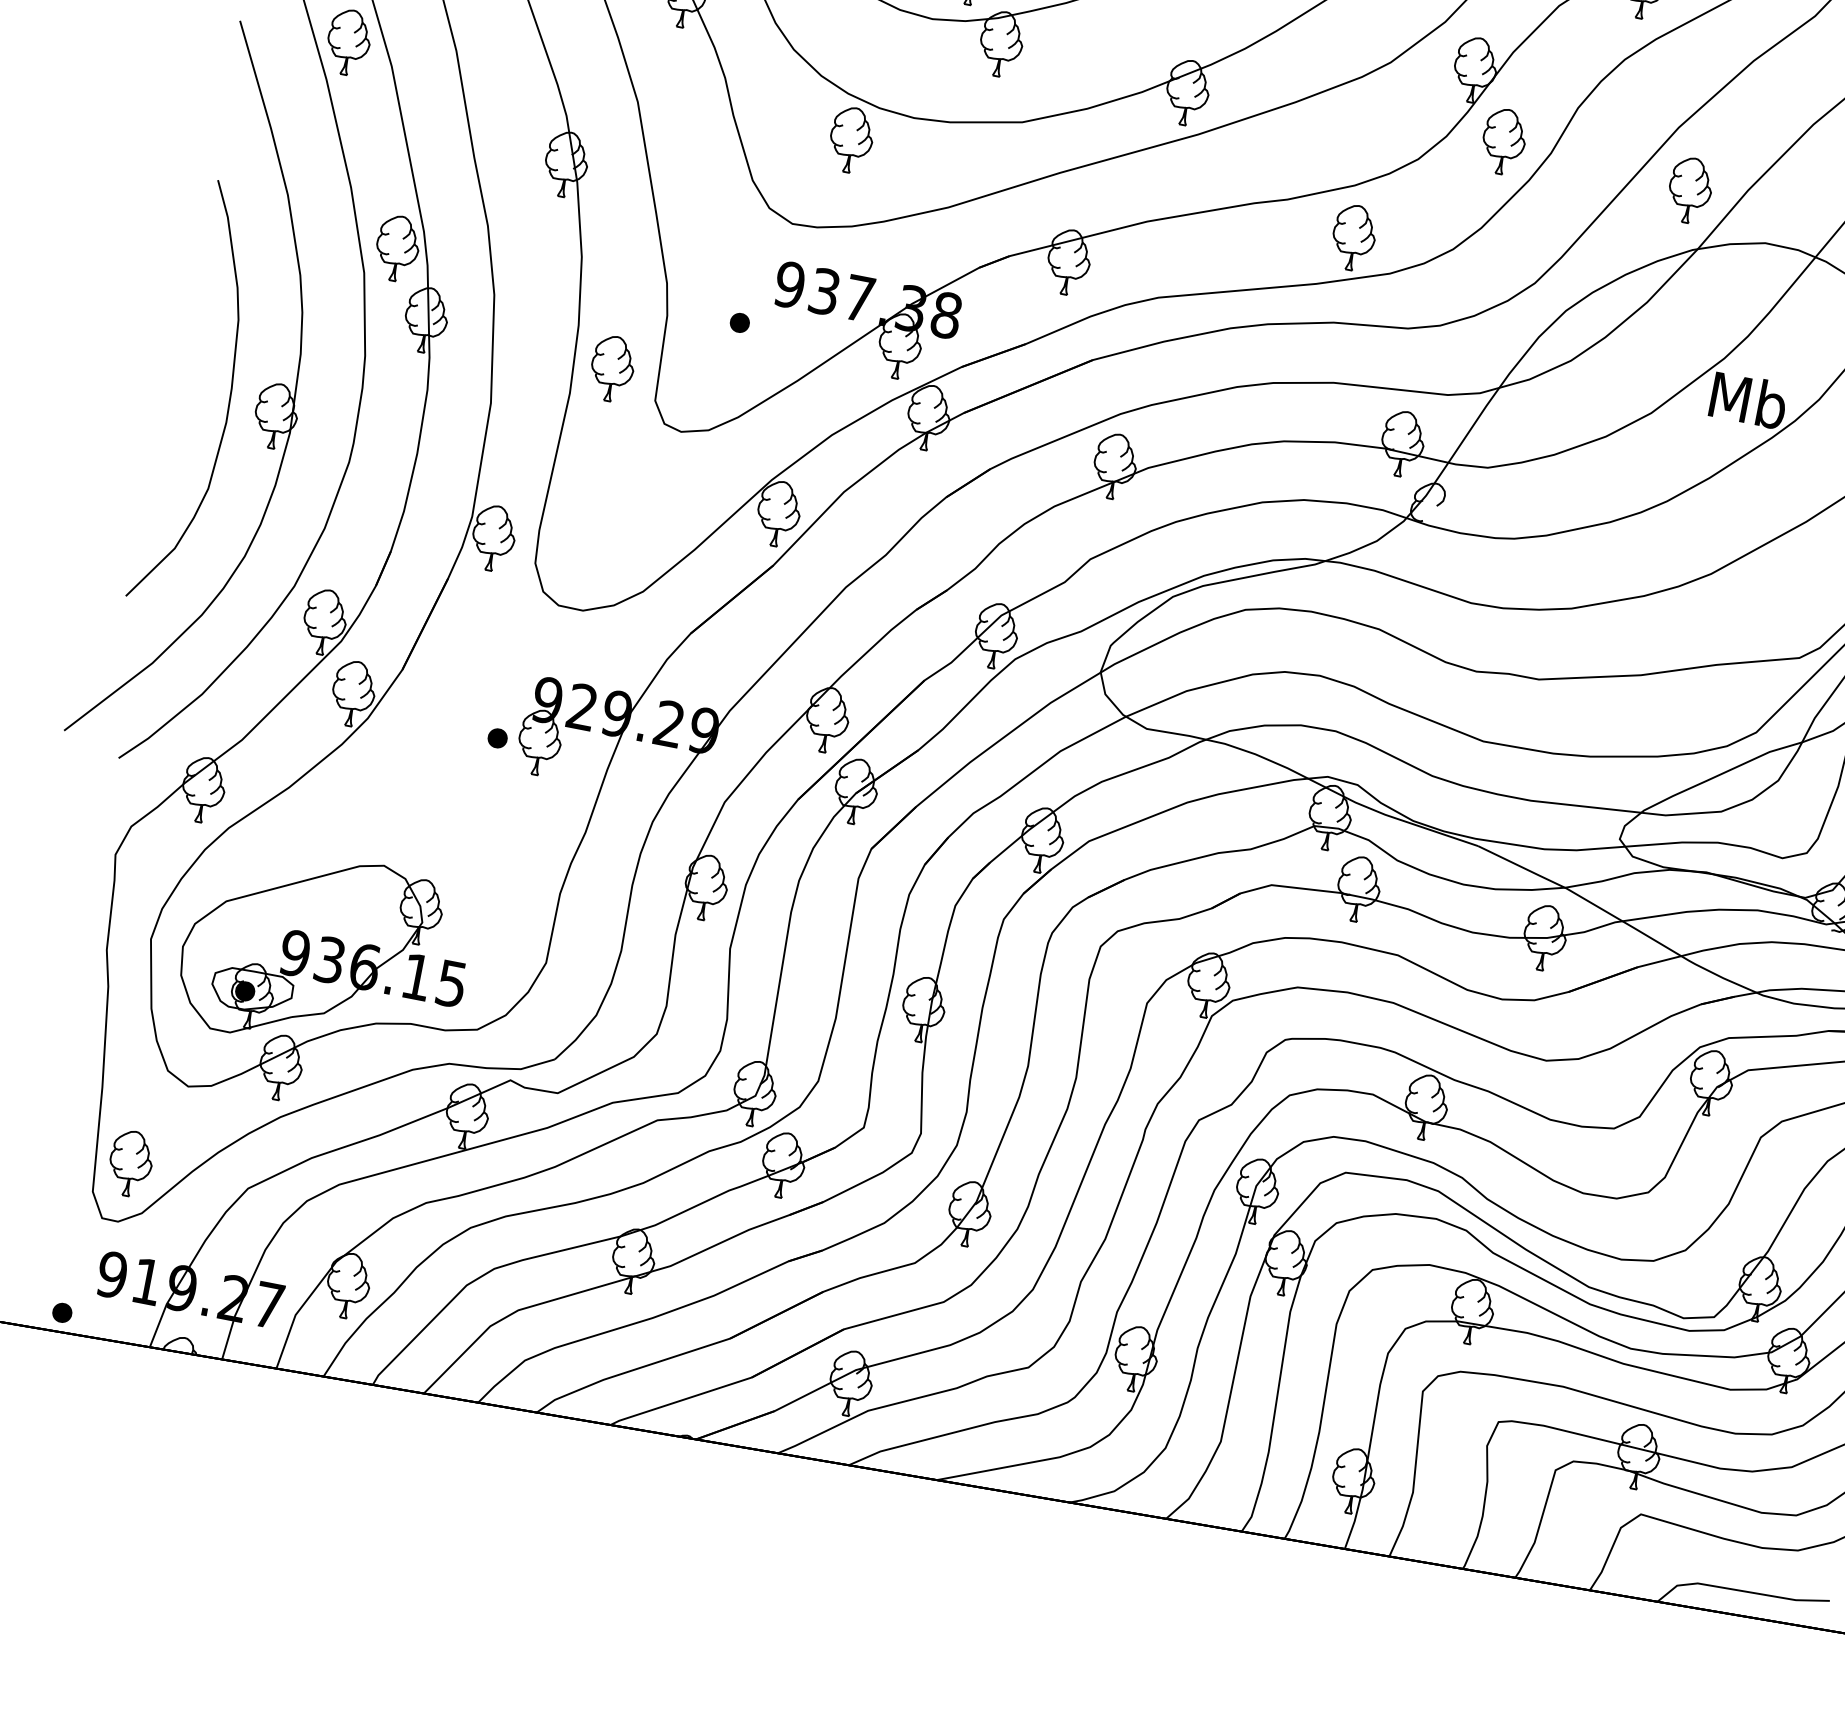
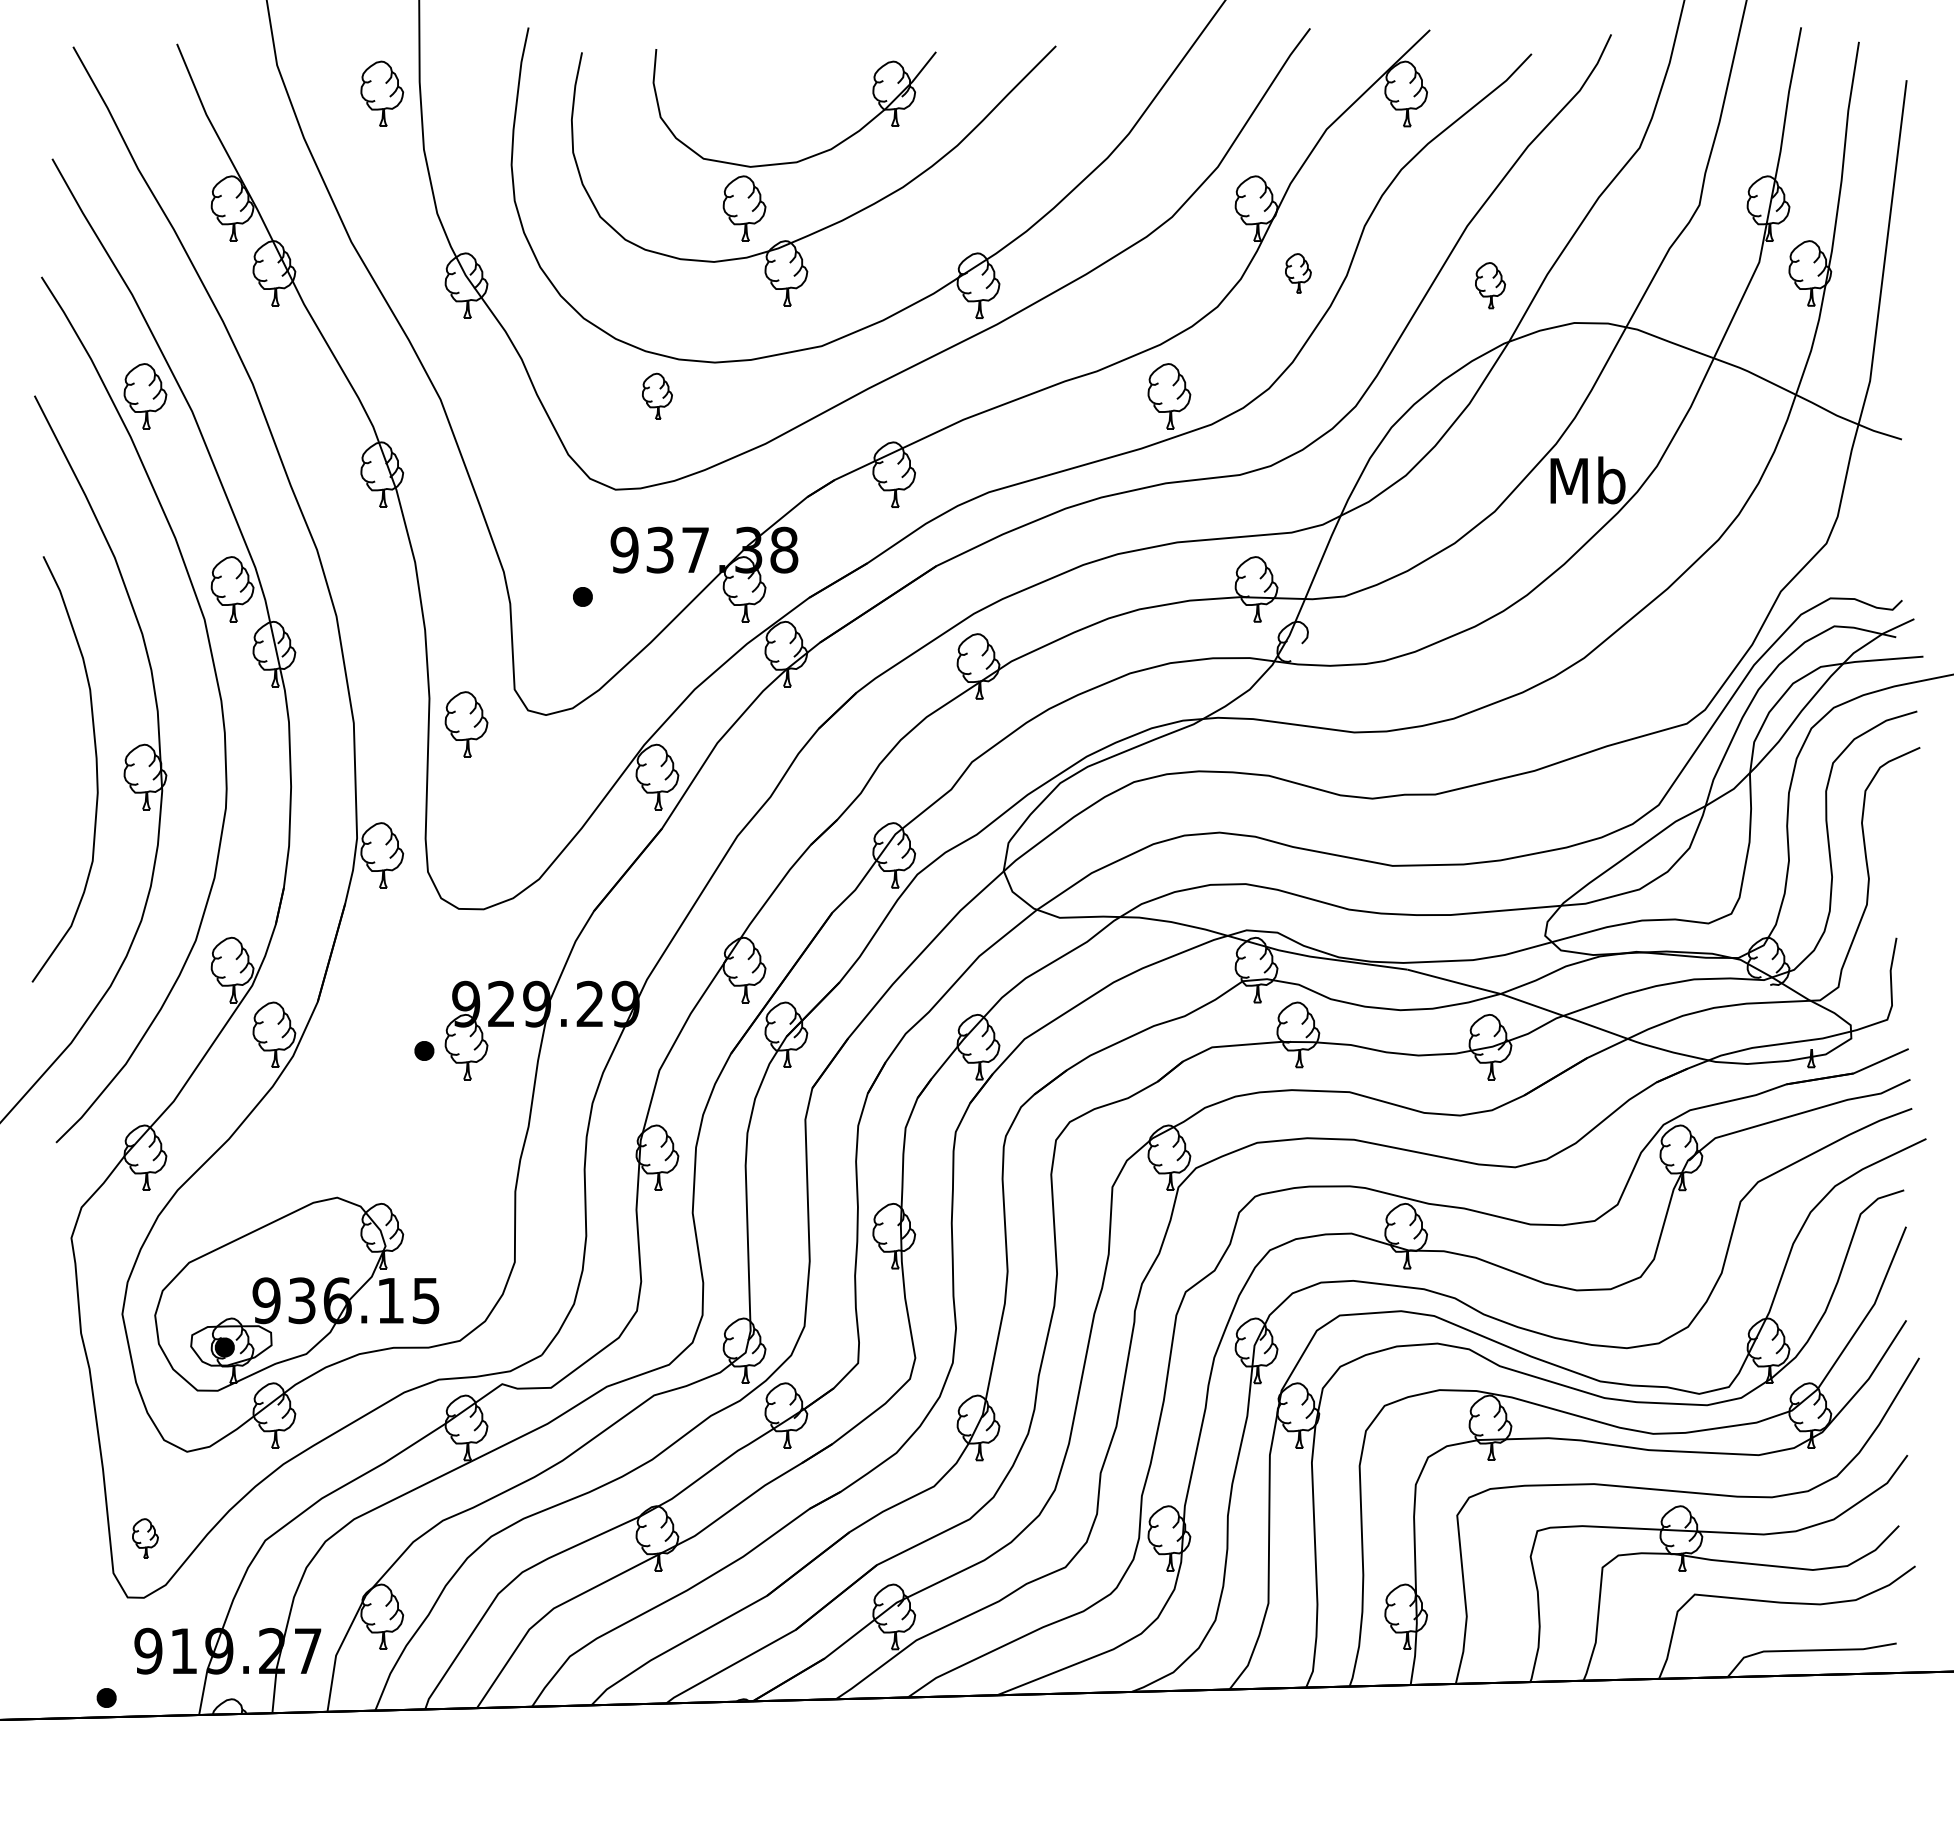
part: (851, 140) -> (657, 396), size x0.7
part: (1504, 141) -> (1298, 273), size x0.6
part: (1690, 190) -> (1490, 285), size x0.7
part: (612, 368) -> (466, 724), moved
part: (130, 1163) -> (145, 1538), size x0.6

